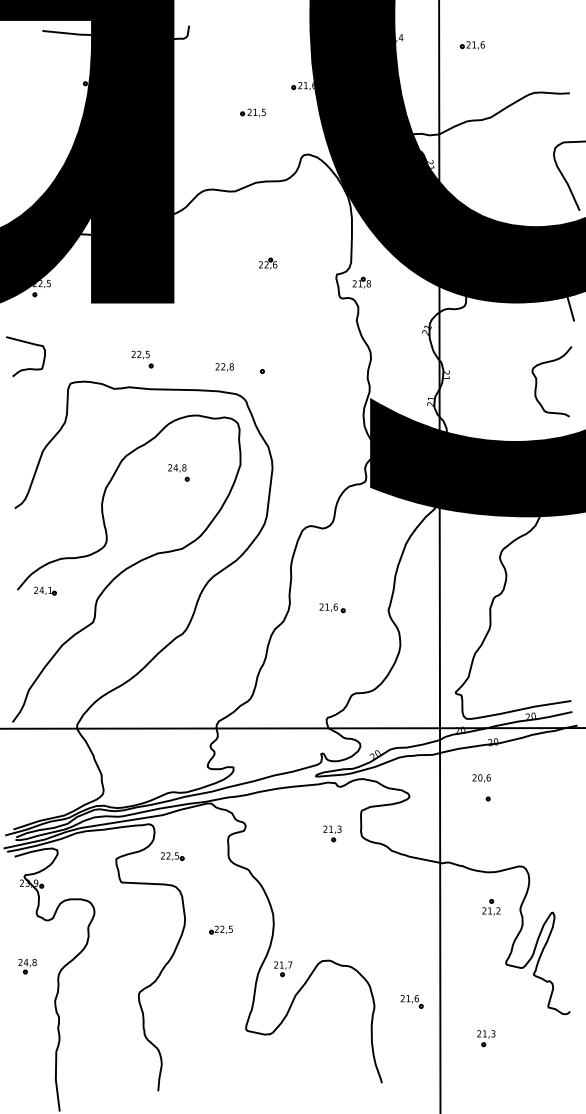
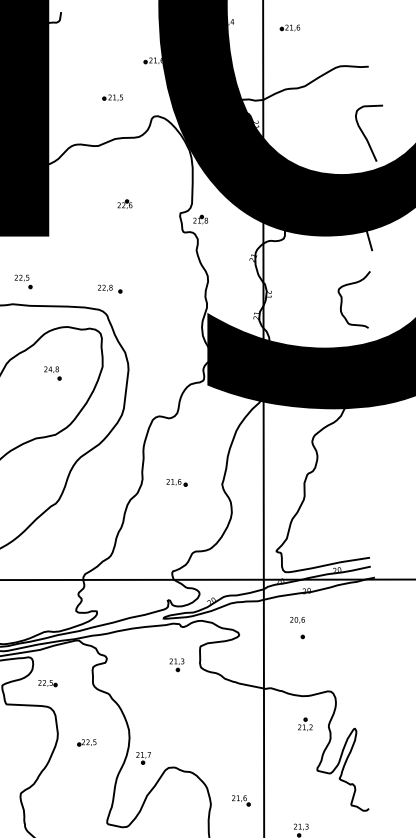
part: (252, 112) -> (112, 97), moved
text: (224, 367) -> (105, 288), moved
part: (283, 969) -> (143, 758), moved

